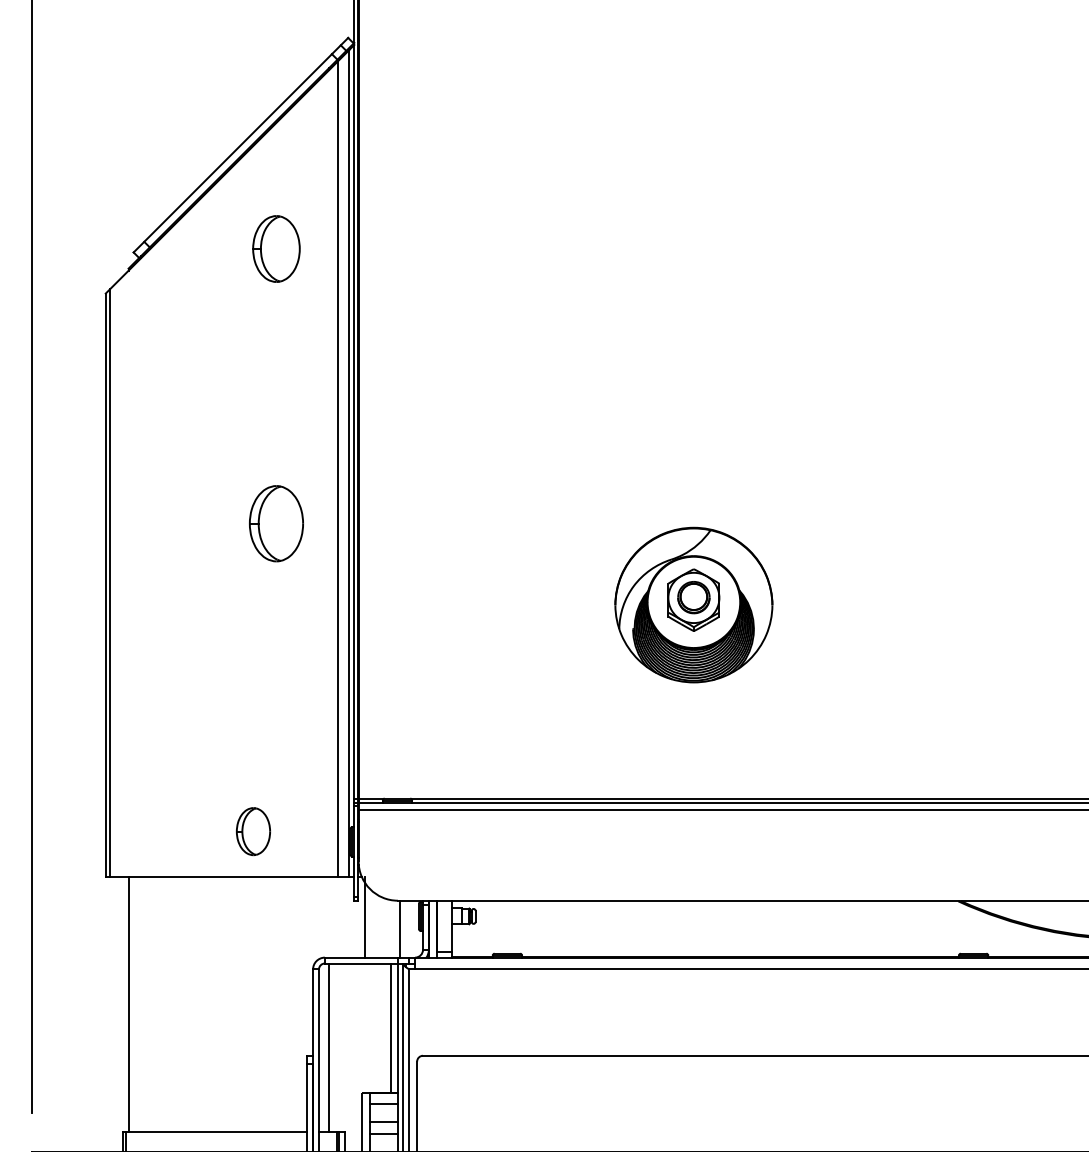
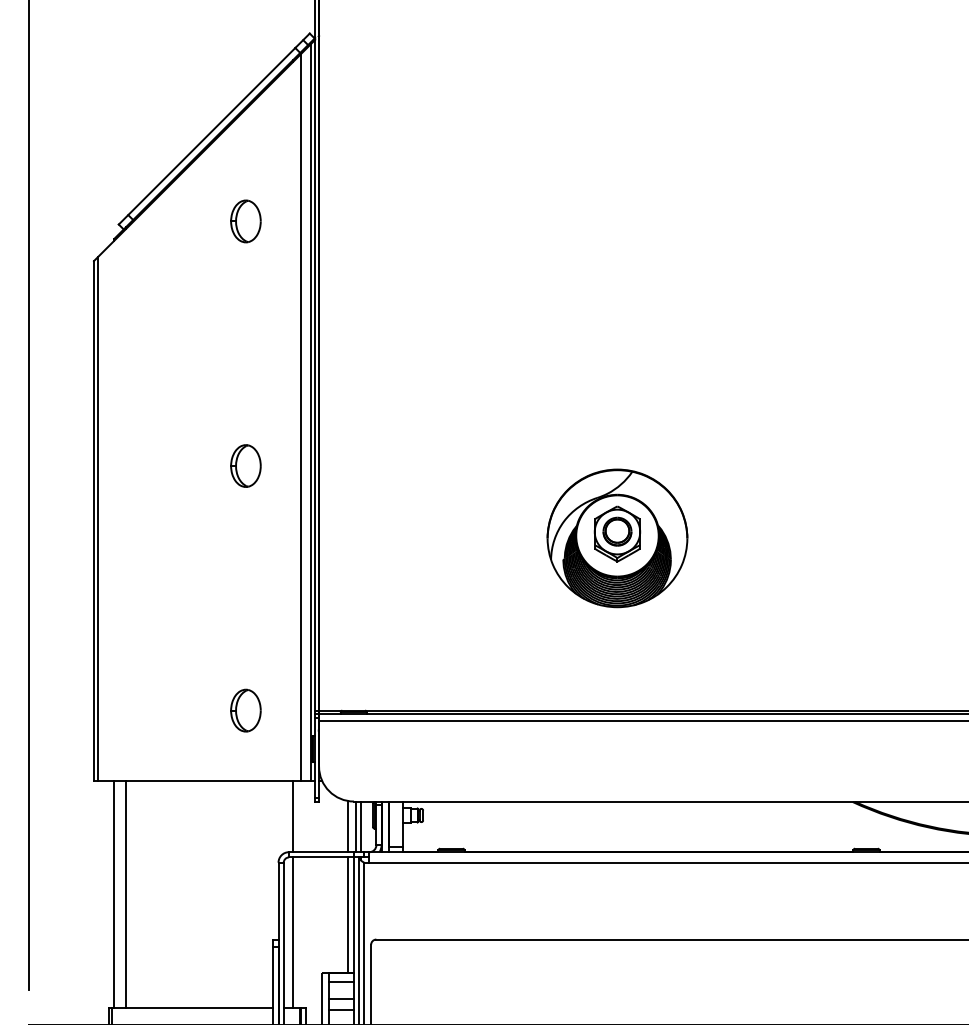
part: (276, 248) -> (245, 220), size x0.71
part: (276, 523) -> (245, 465), size x0.62
part: (253, 831) -> (245, 710), moved
line: (365, 917) -> (293, 816), moved
line: (391, 928) -> (348, 826), added
line: (405, 928) -> (360, 826), added
line: (141, 1004) -> (125, 893), added

